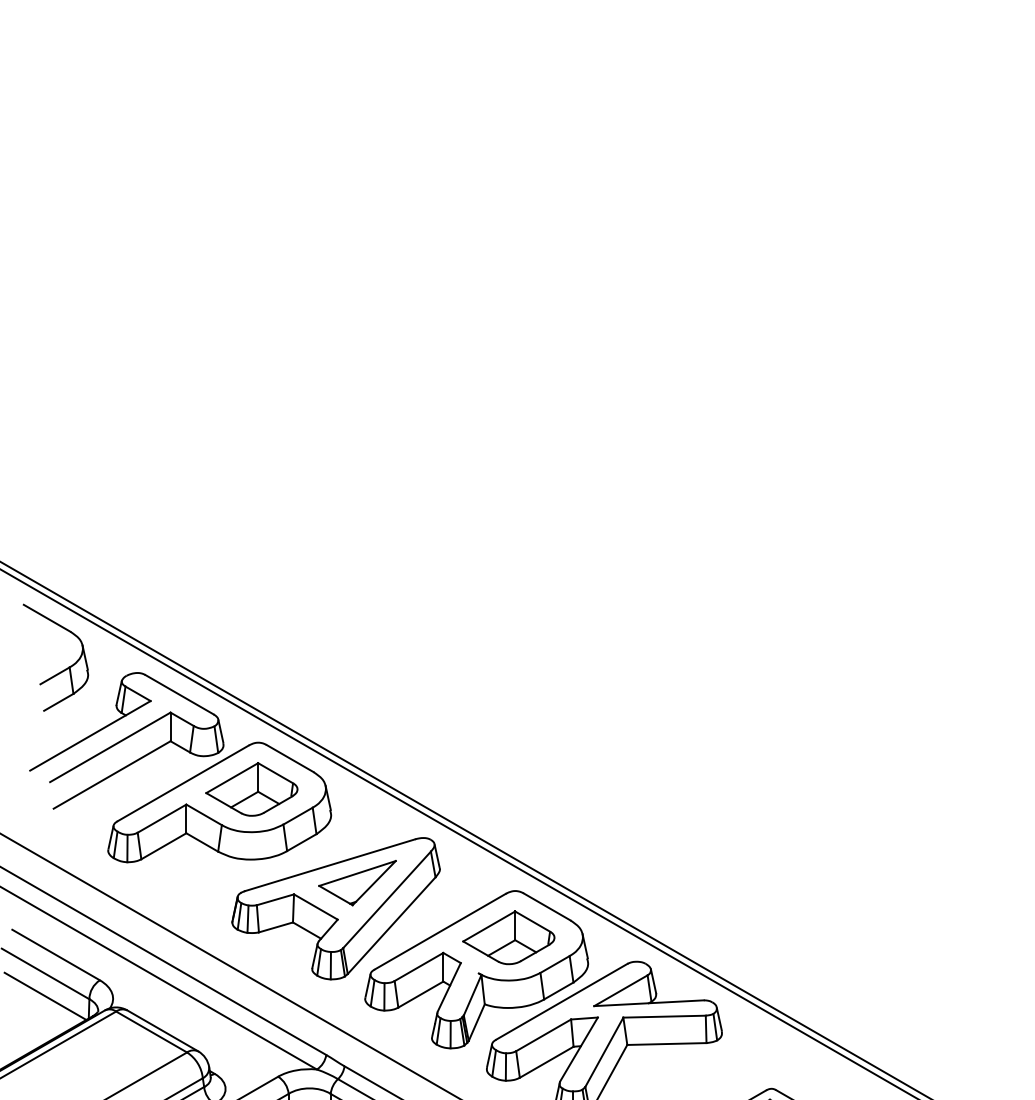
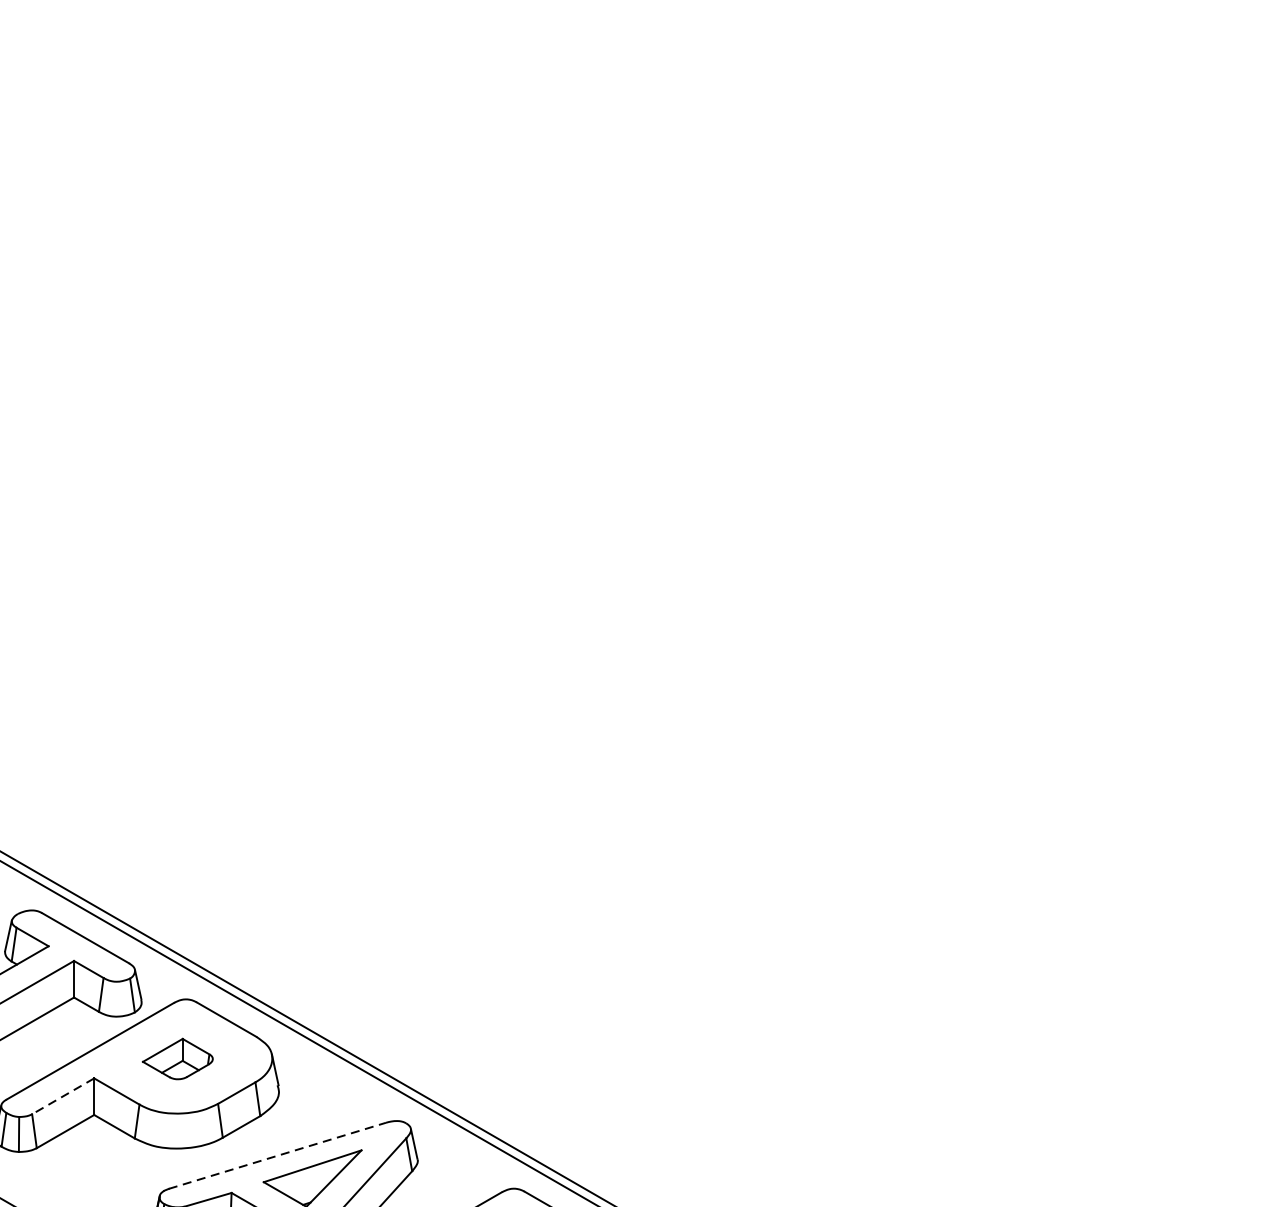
part: (251, 789) -> (177, 1059), size x0.6
line: (161, 818) -> (62, 1096), solid -> dashed
line: (329, 865) -> (276, 1156), solid -> dashed

